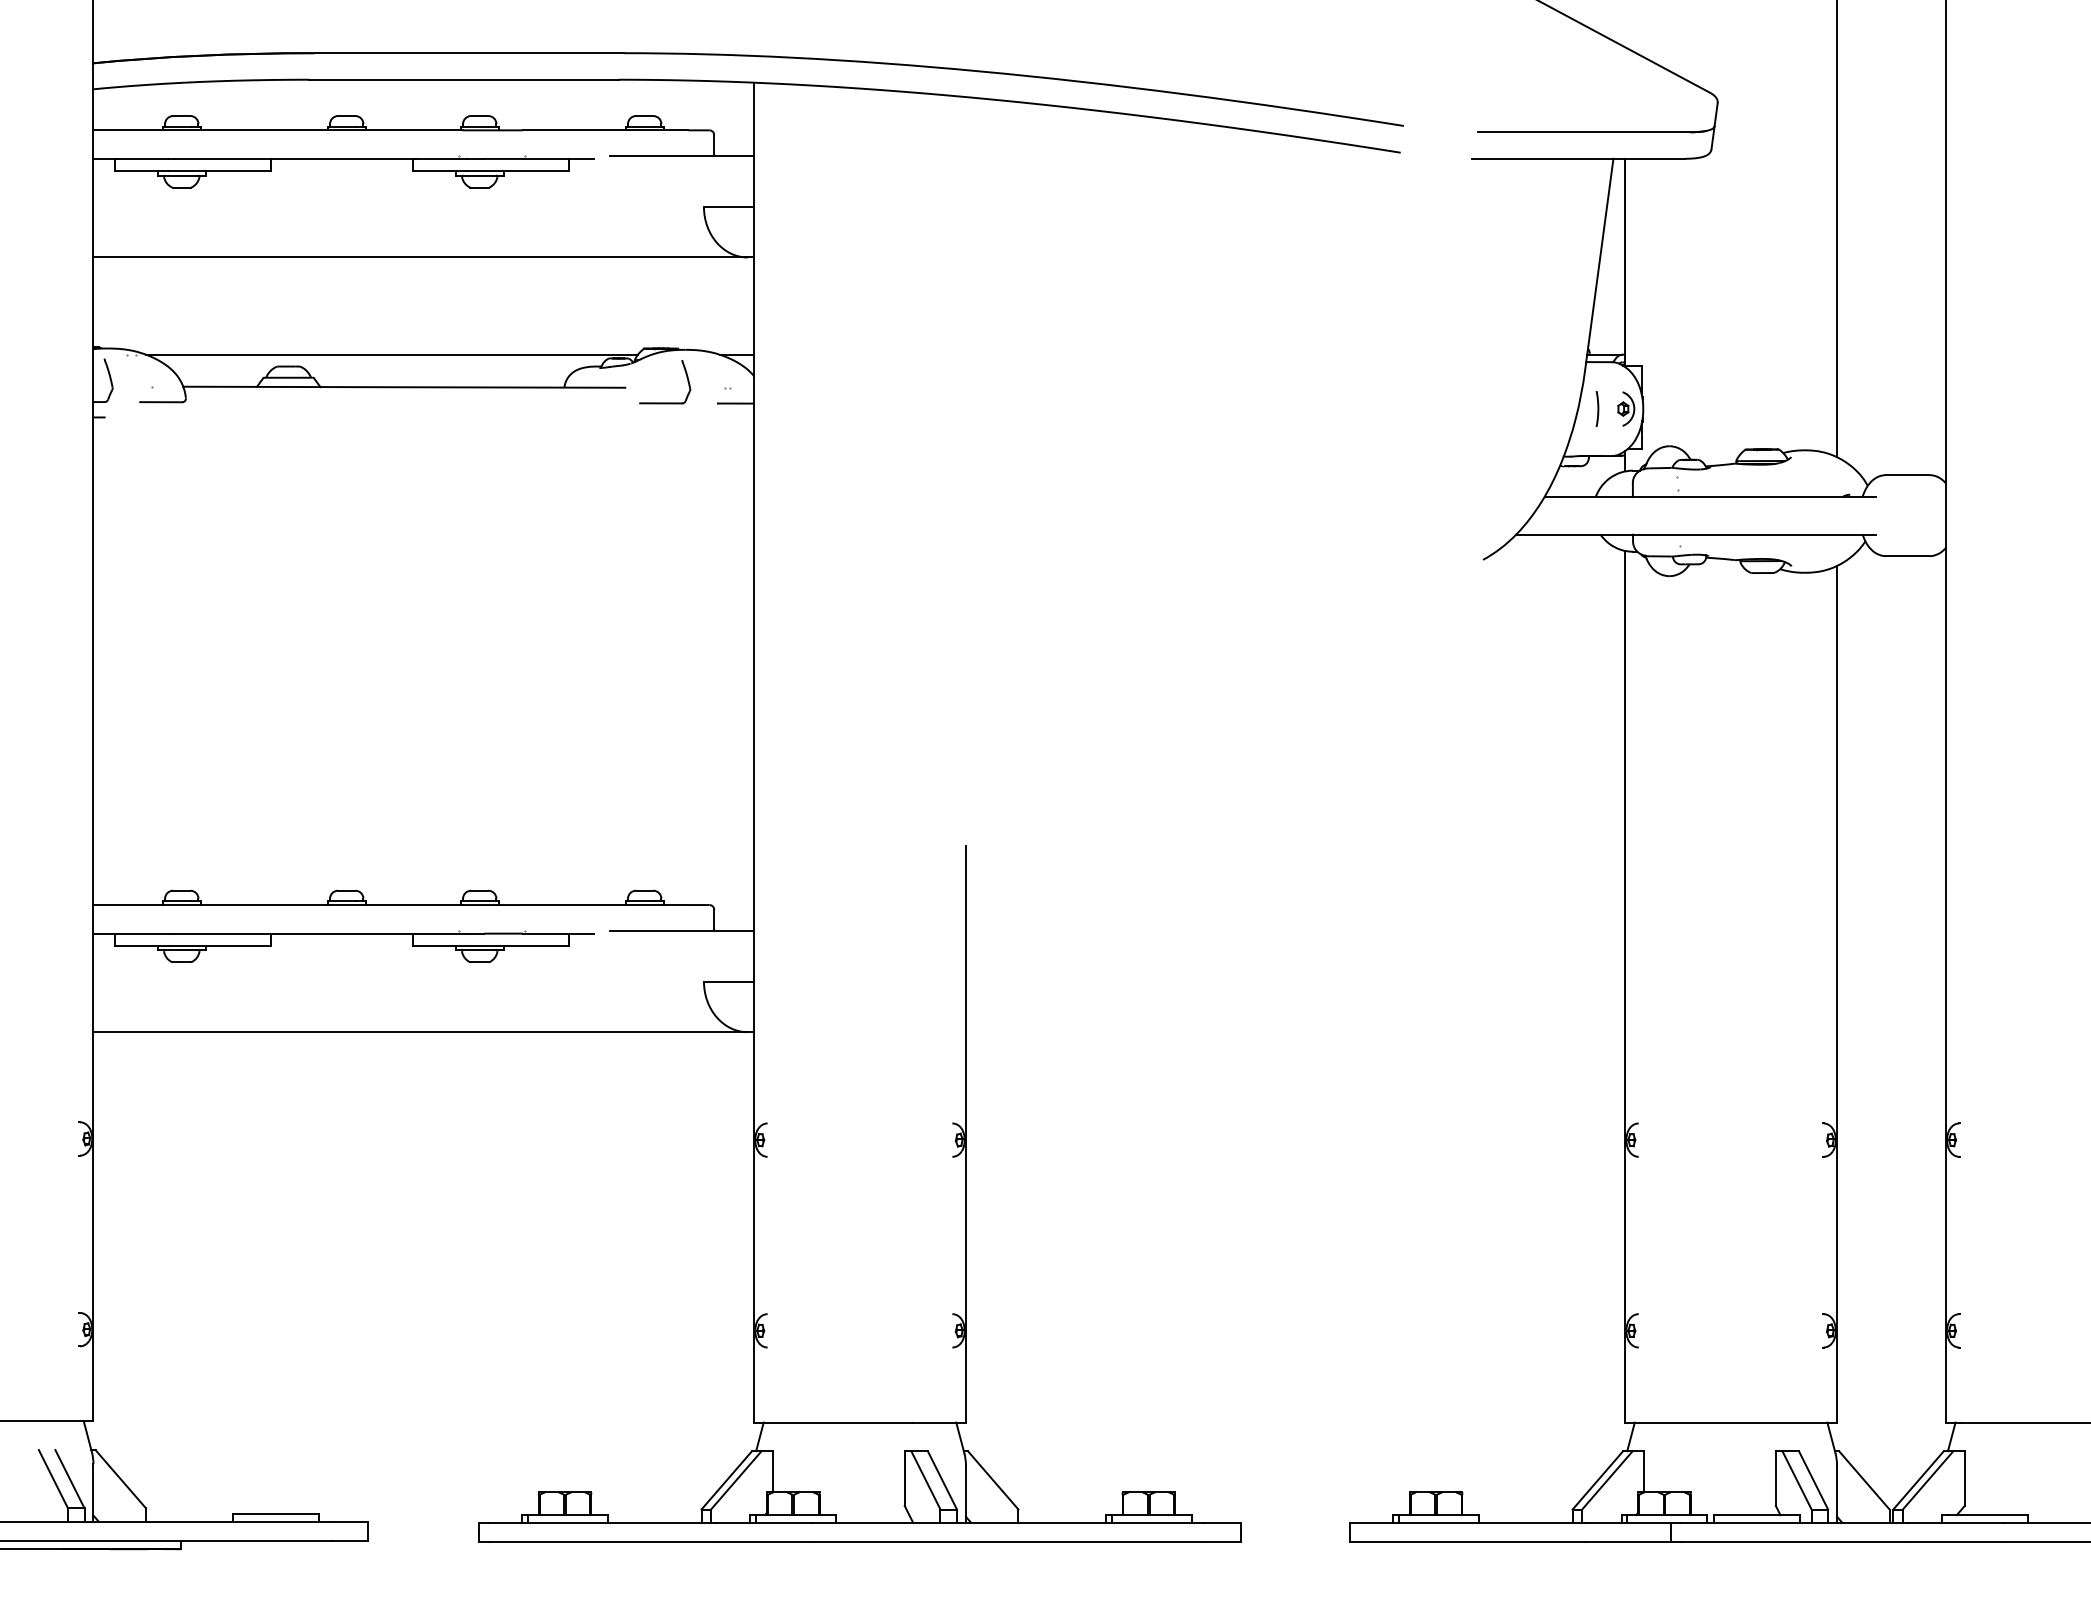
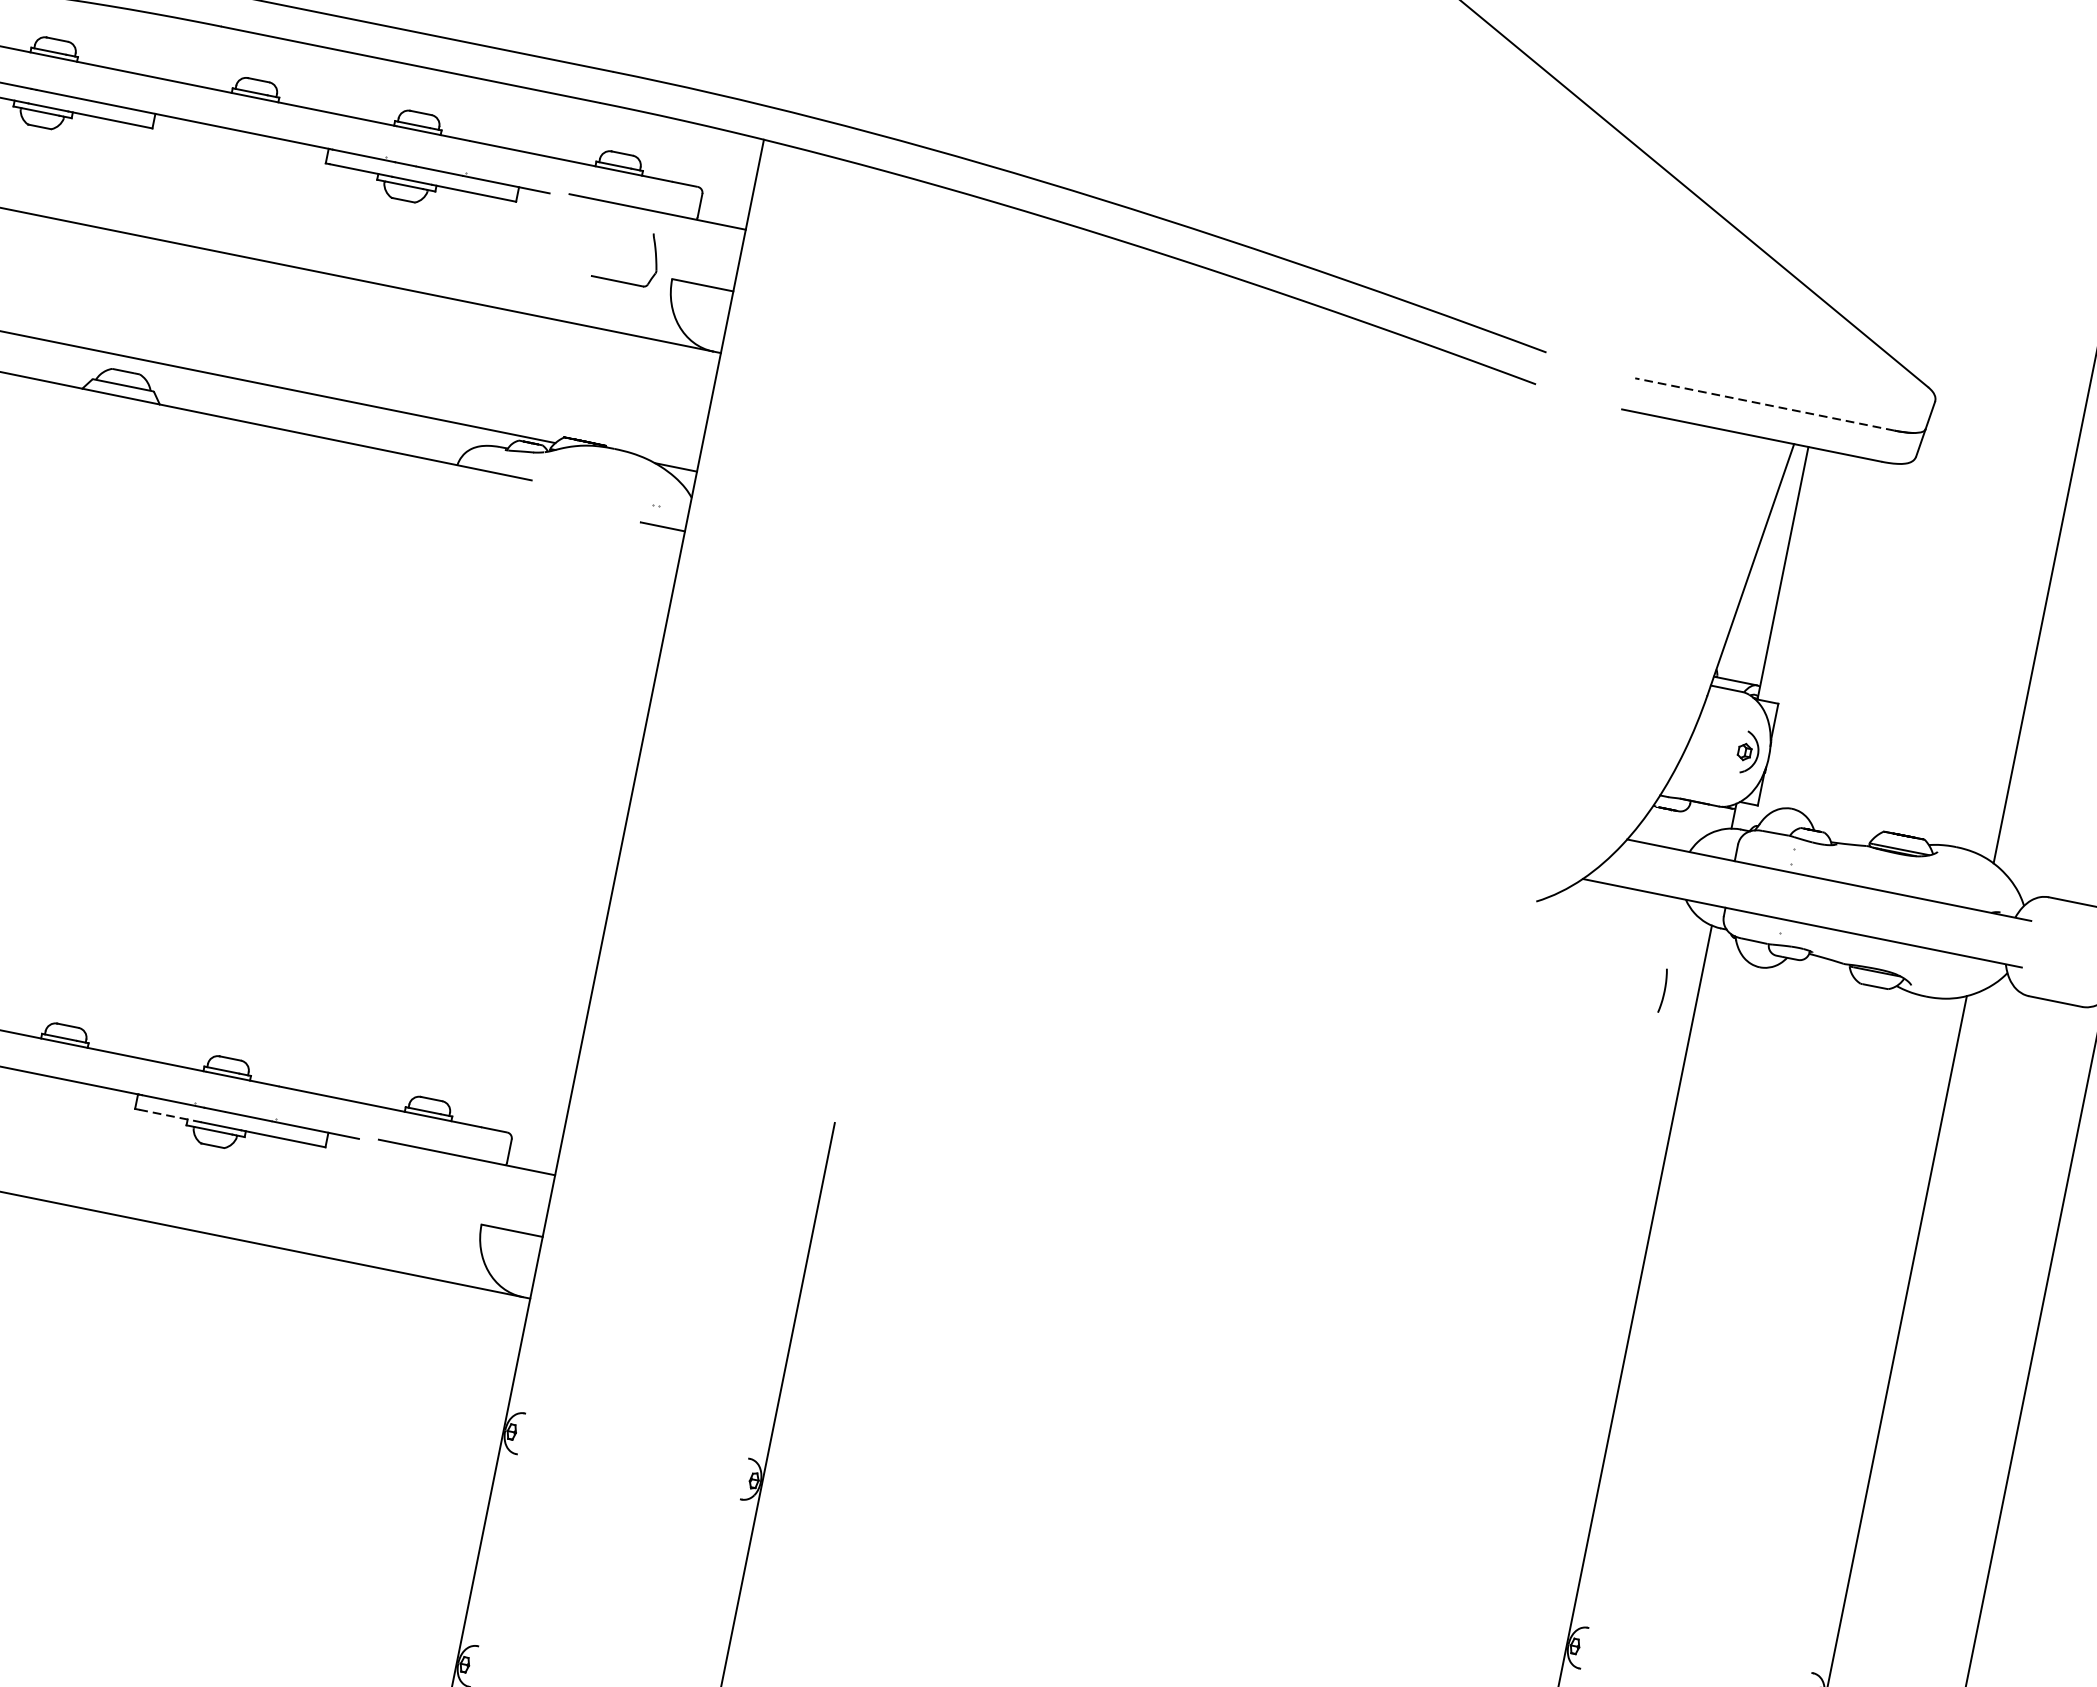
line: (1583, 132) -> (1764, 404), solid -> dashed
part: (665, 402) -> (622, 281), moved
curve: (1597, 408) -> (1663, 990), moved
line: (441, 945) -> (170, 1115), solid -> dashed

